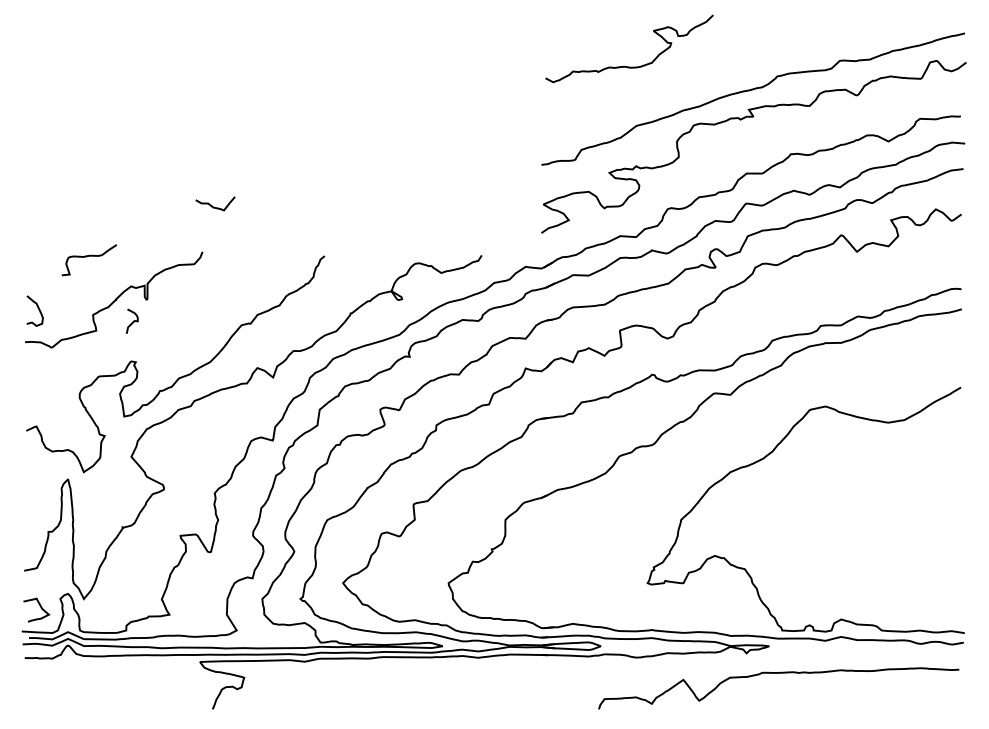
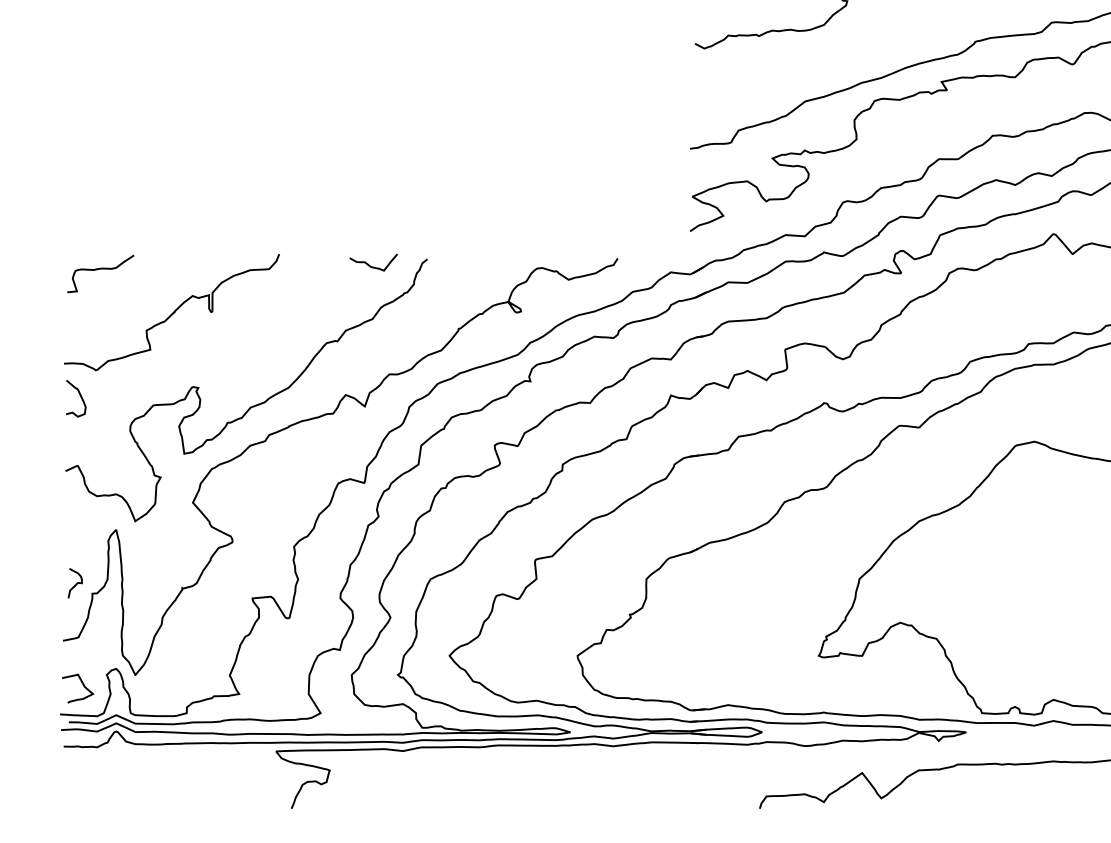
curve: (214, 206) -> (372, 265), moved
curve: (89, 256) -> (100, 269), moved
curve: (37, 308) -> (79, 395), moved
curve: (133, 320) -> (76, 582), moved

